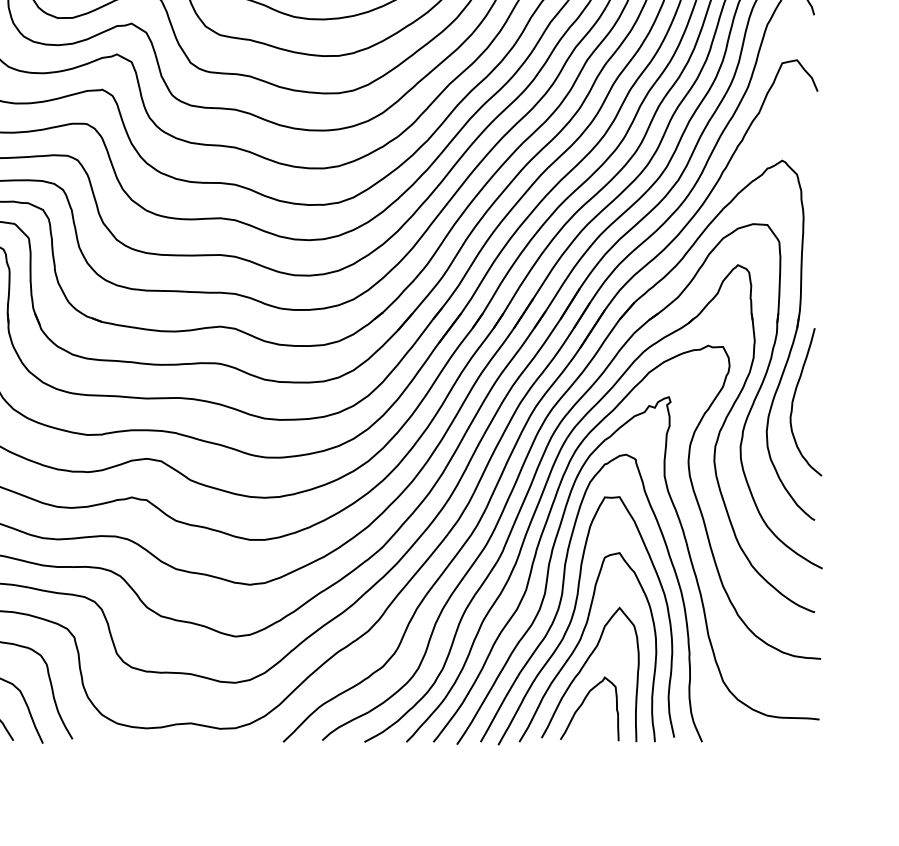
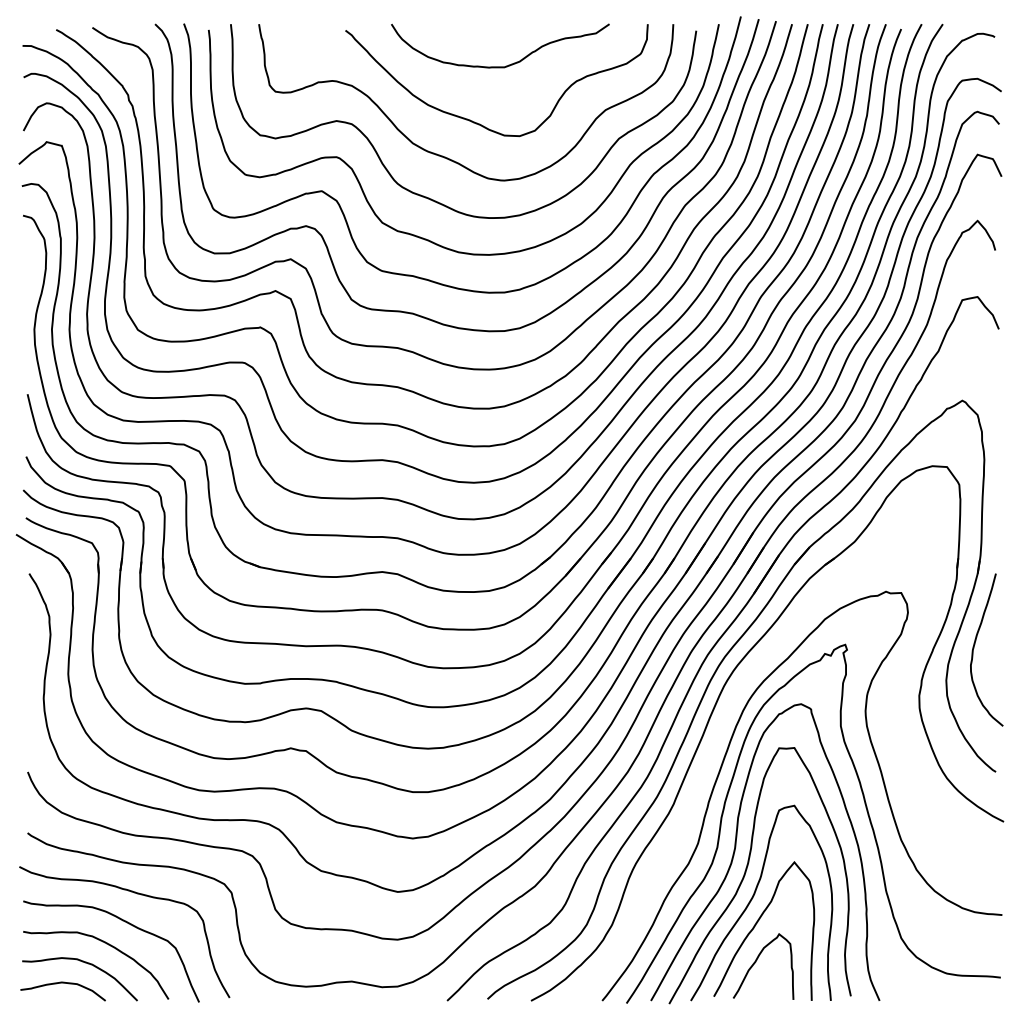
part: (548, 480) -> (721, 730), removed

